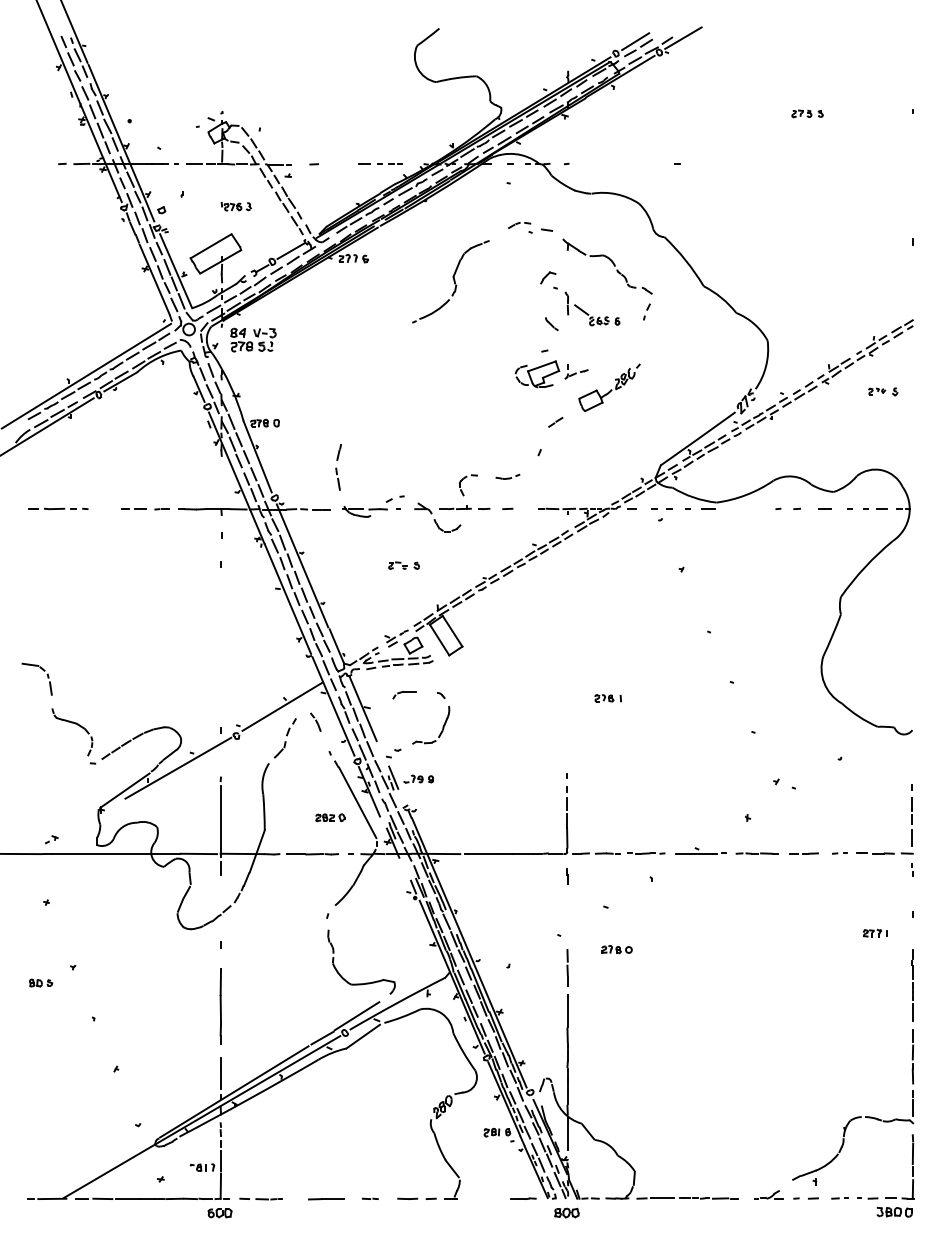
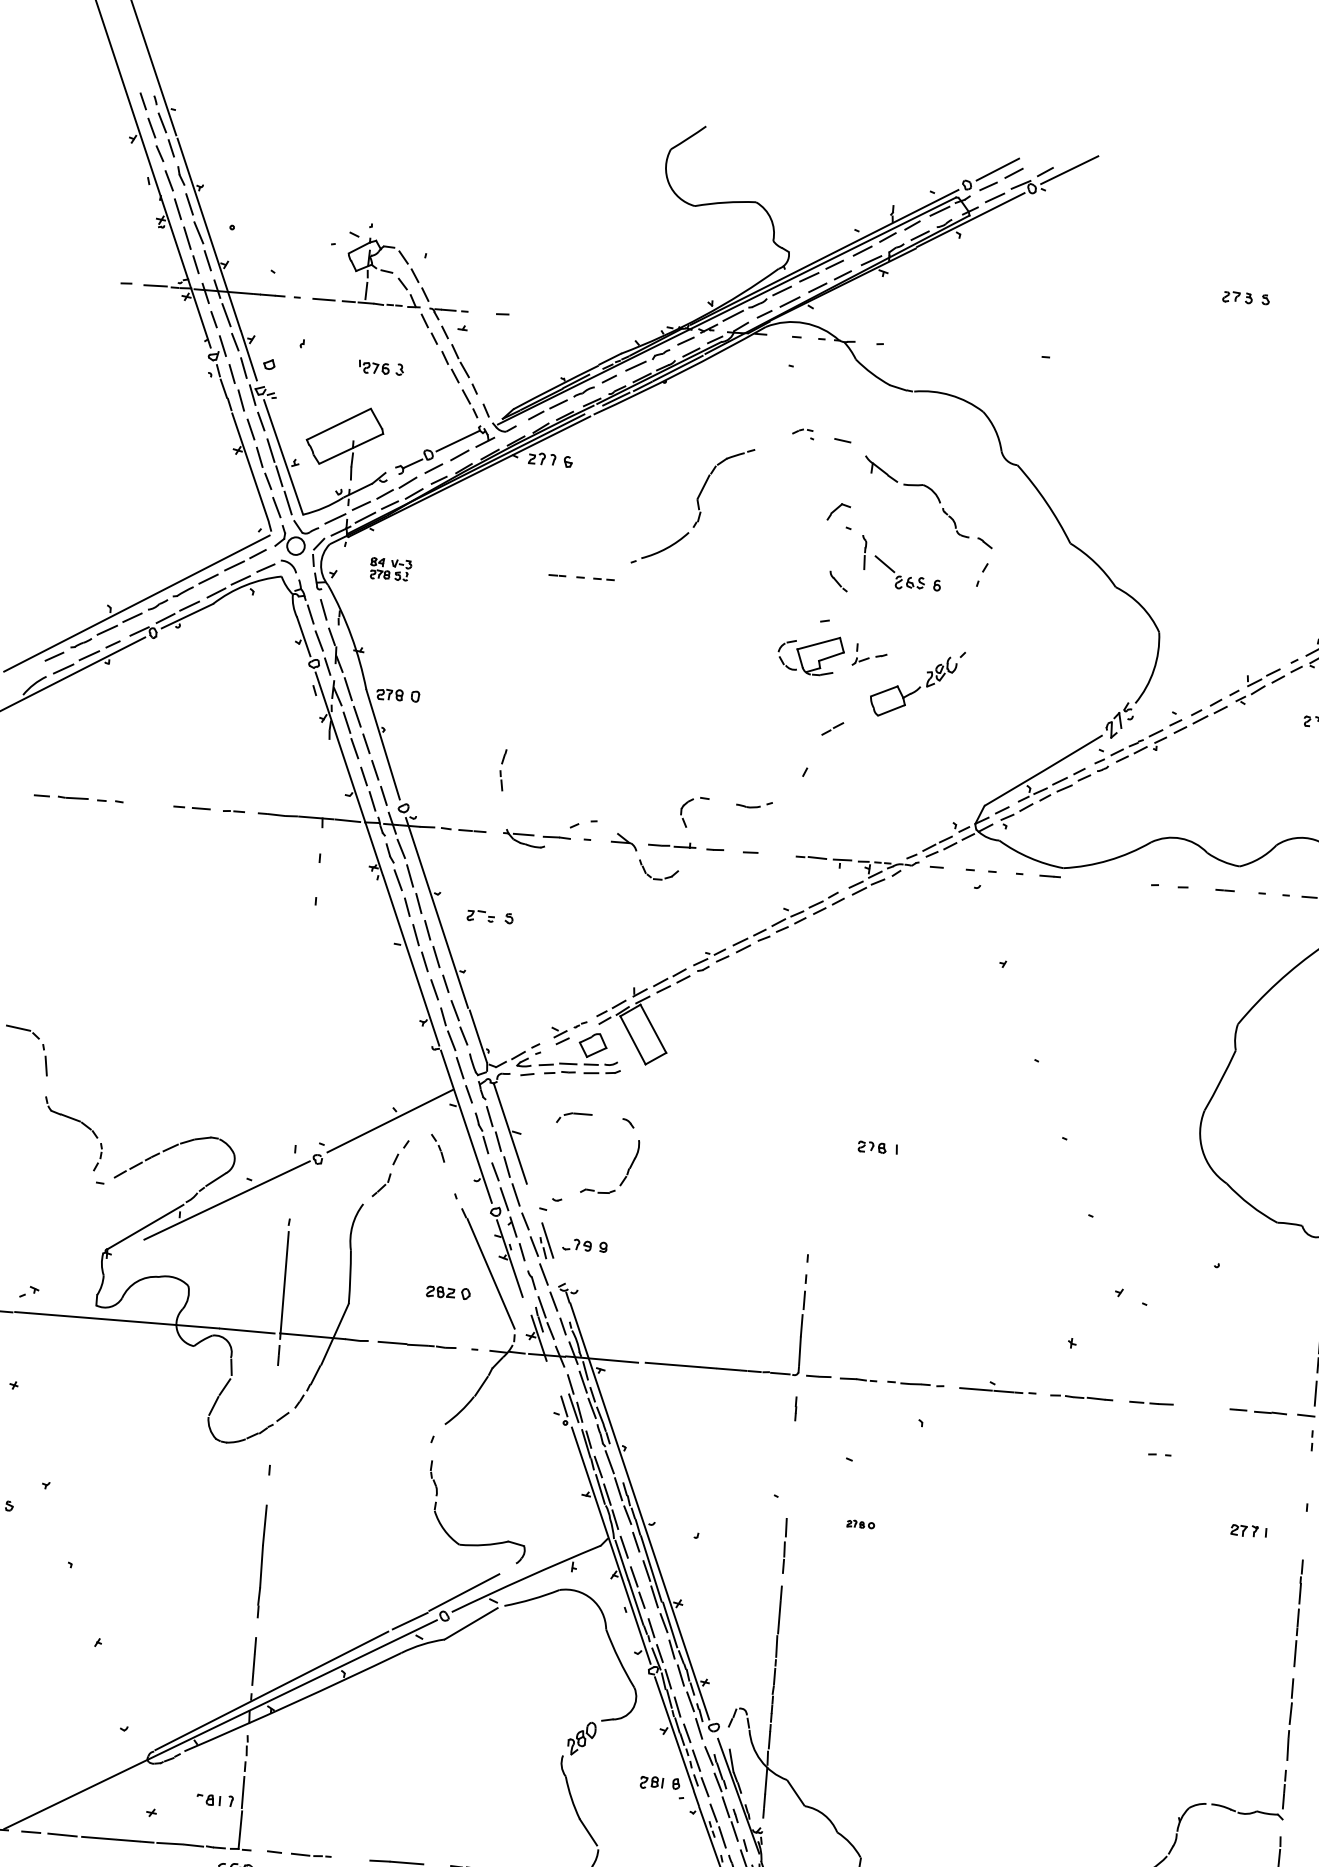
line: (380, 163) -> (581, 576), moved
part: (520, 227) -> (803, 433), size x0.6
part: (253, 339) -> (390, 568), size x0.6
part: (338, 467) -> (502, 770), size x0.6
part: (403, 565) -> (489, 916), moved
part: (839, 853) -> (1159, 1454), moved
part: (616, 949) -> (860, 1524), size x0.6

